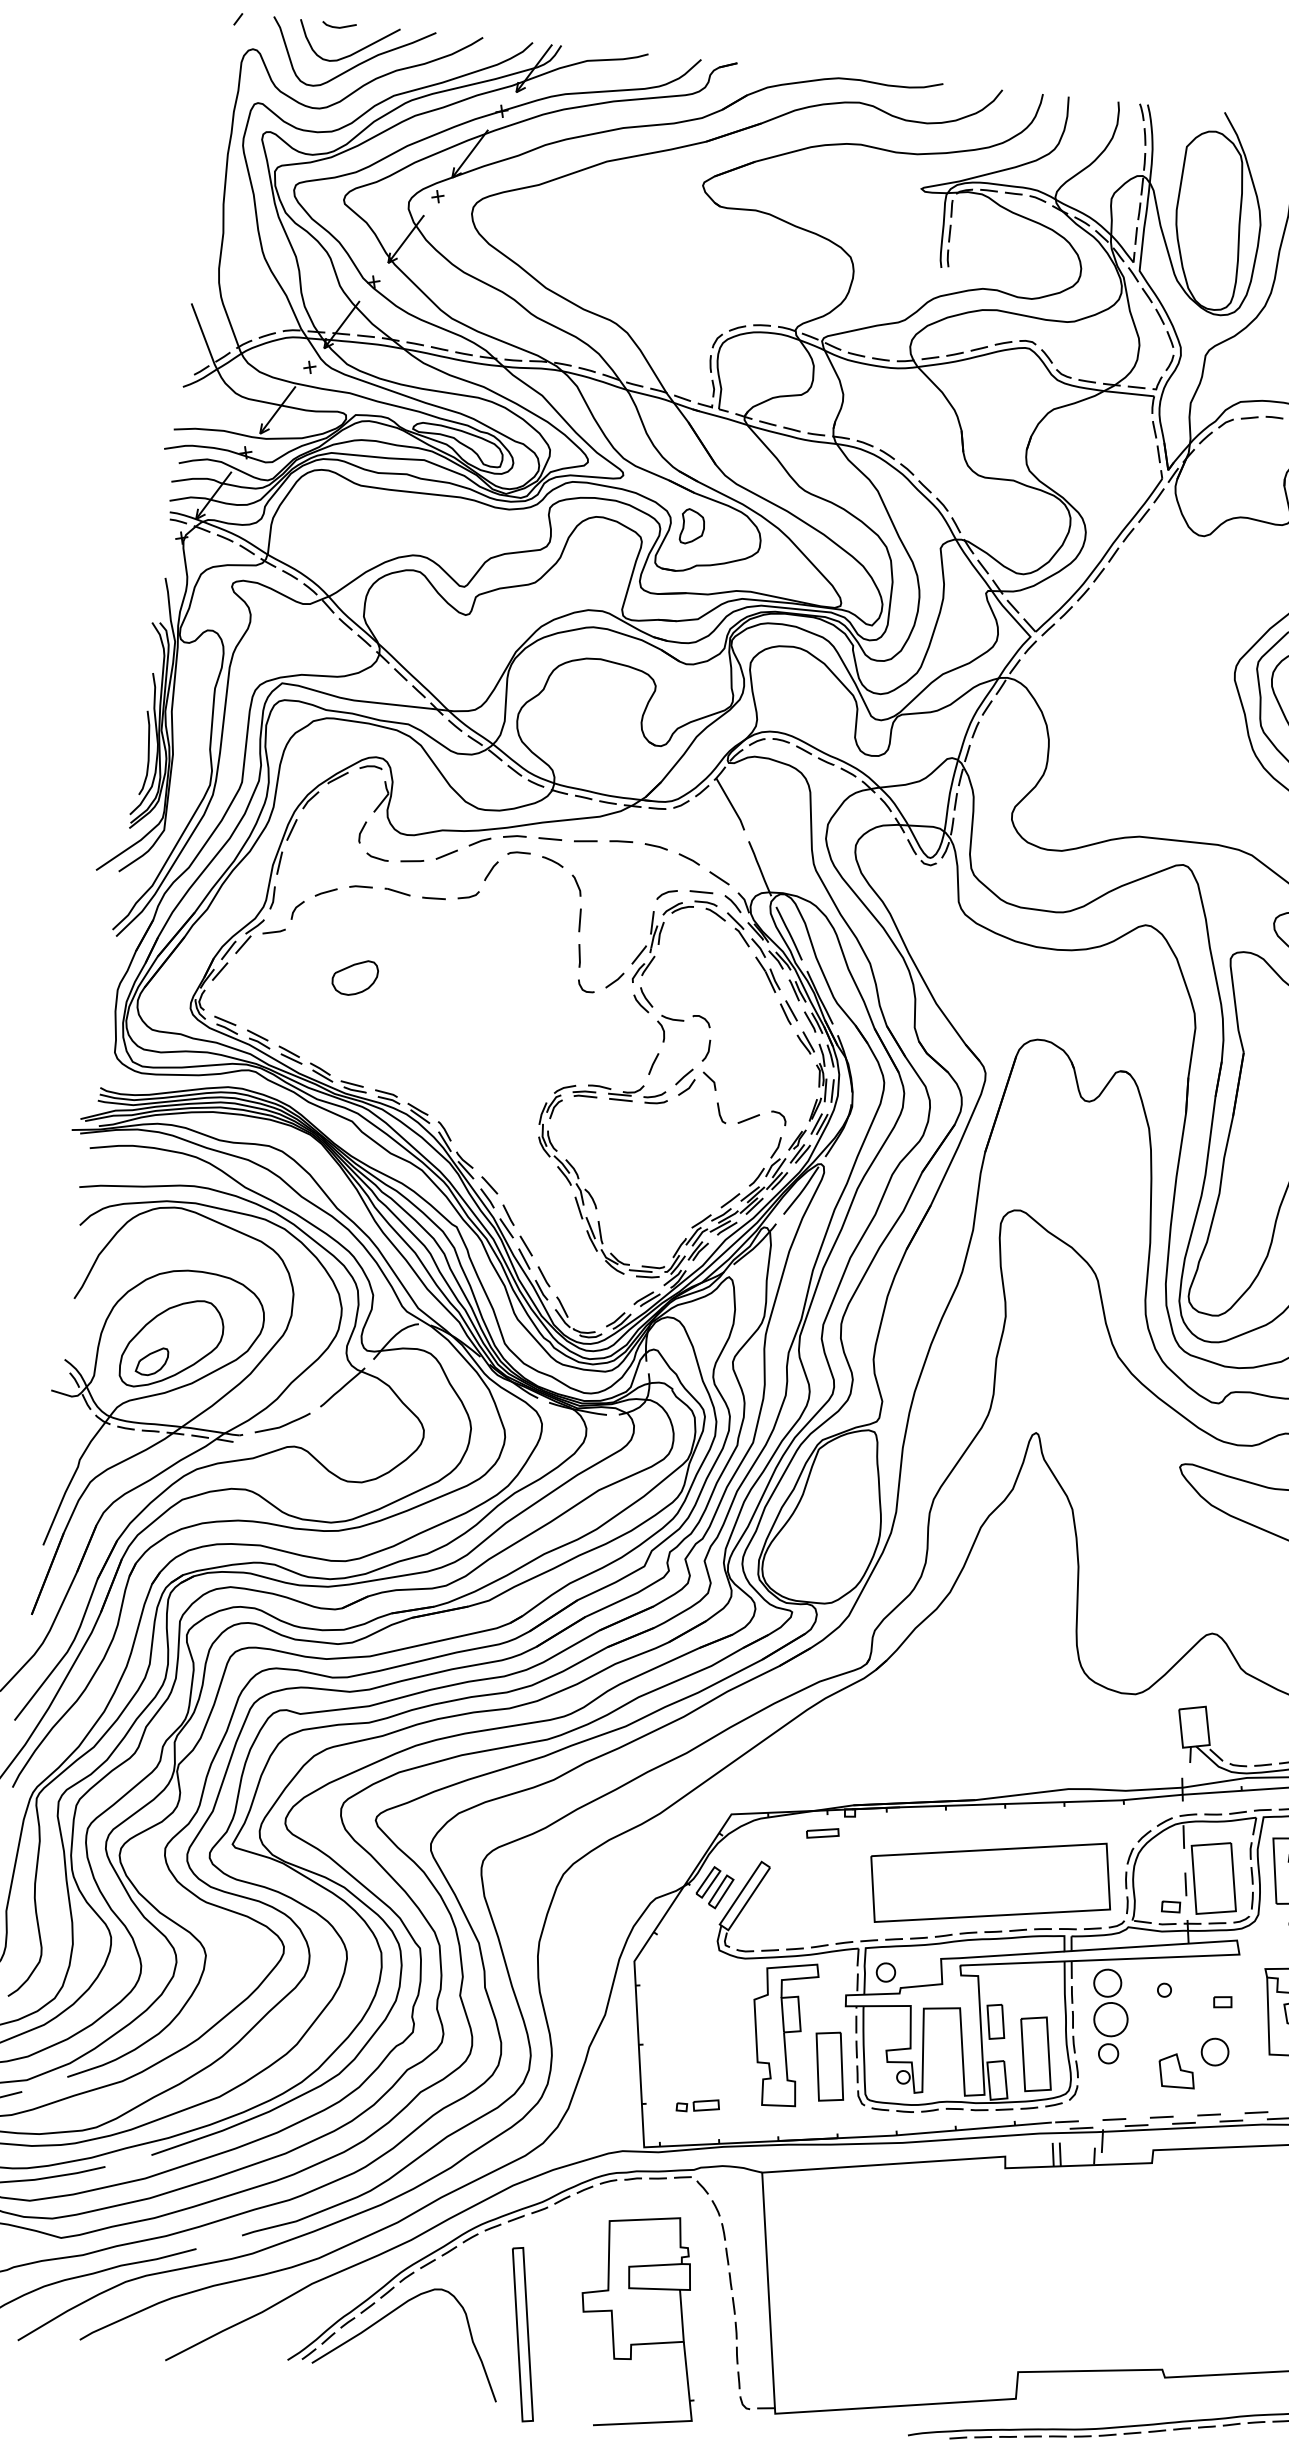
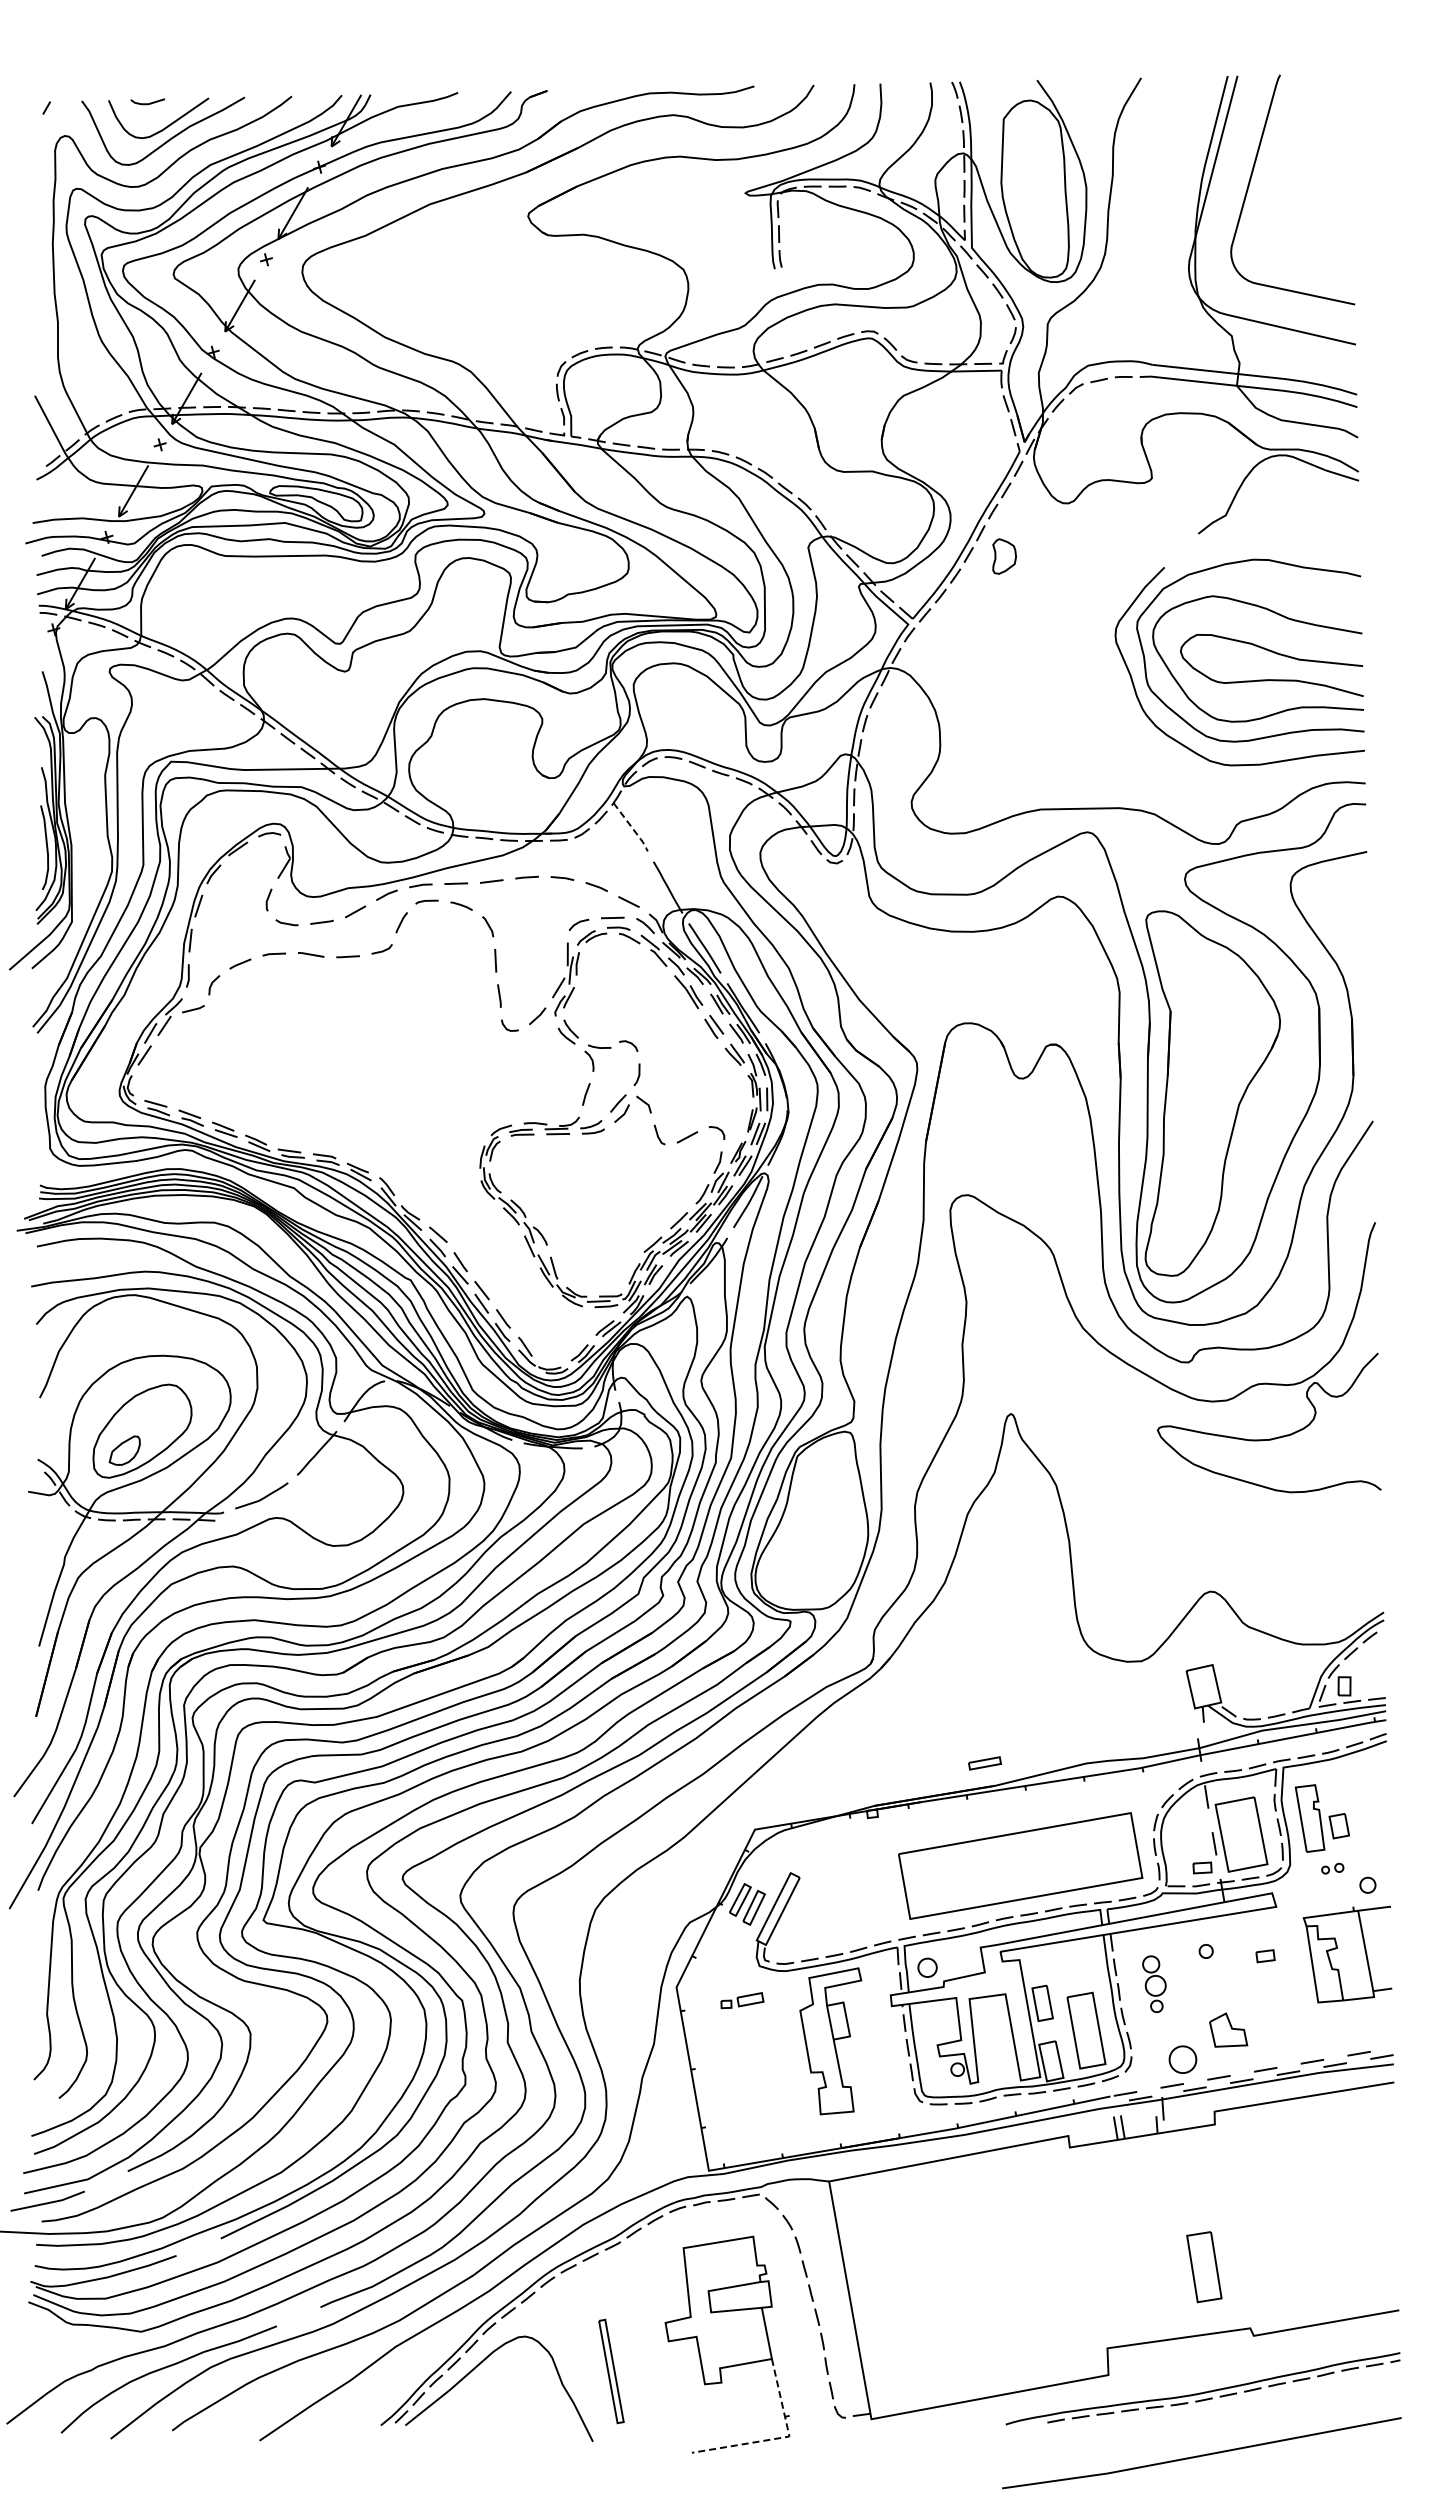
part: (692, 526) -> (1004, 556), moved
line: (731, 805) -> (632, 828), solid -> dashed
part: (355, 977) -> (279, 1044), removed
part: (822, 1833) -> (984, 1763), moved
part: (1109, 2015) -> (1154, 1983), size x0.6
part: (1214, 2051) -> (1182, 2059), moved
part: (829, 2067) -> (1204, 2267), moved
part: (698, 2105) -> (742, 2000), moved
part: (523, 2334) -> (611, 2371), size x0.6
line: (683, 2420) -> (781, 2437), solid -> dashed

